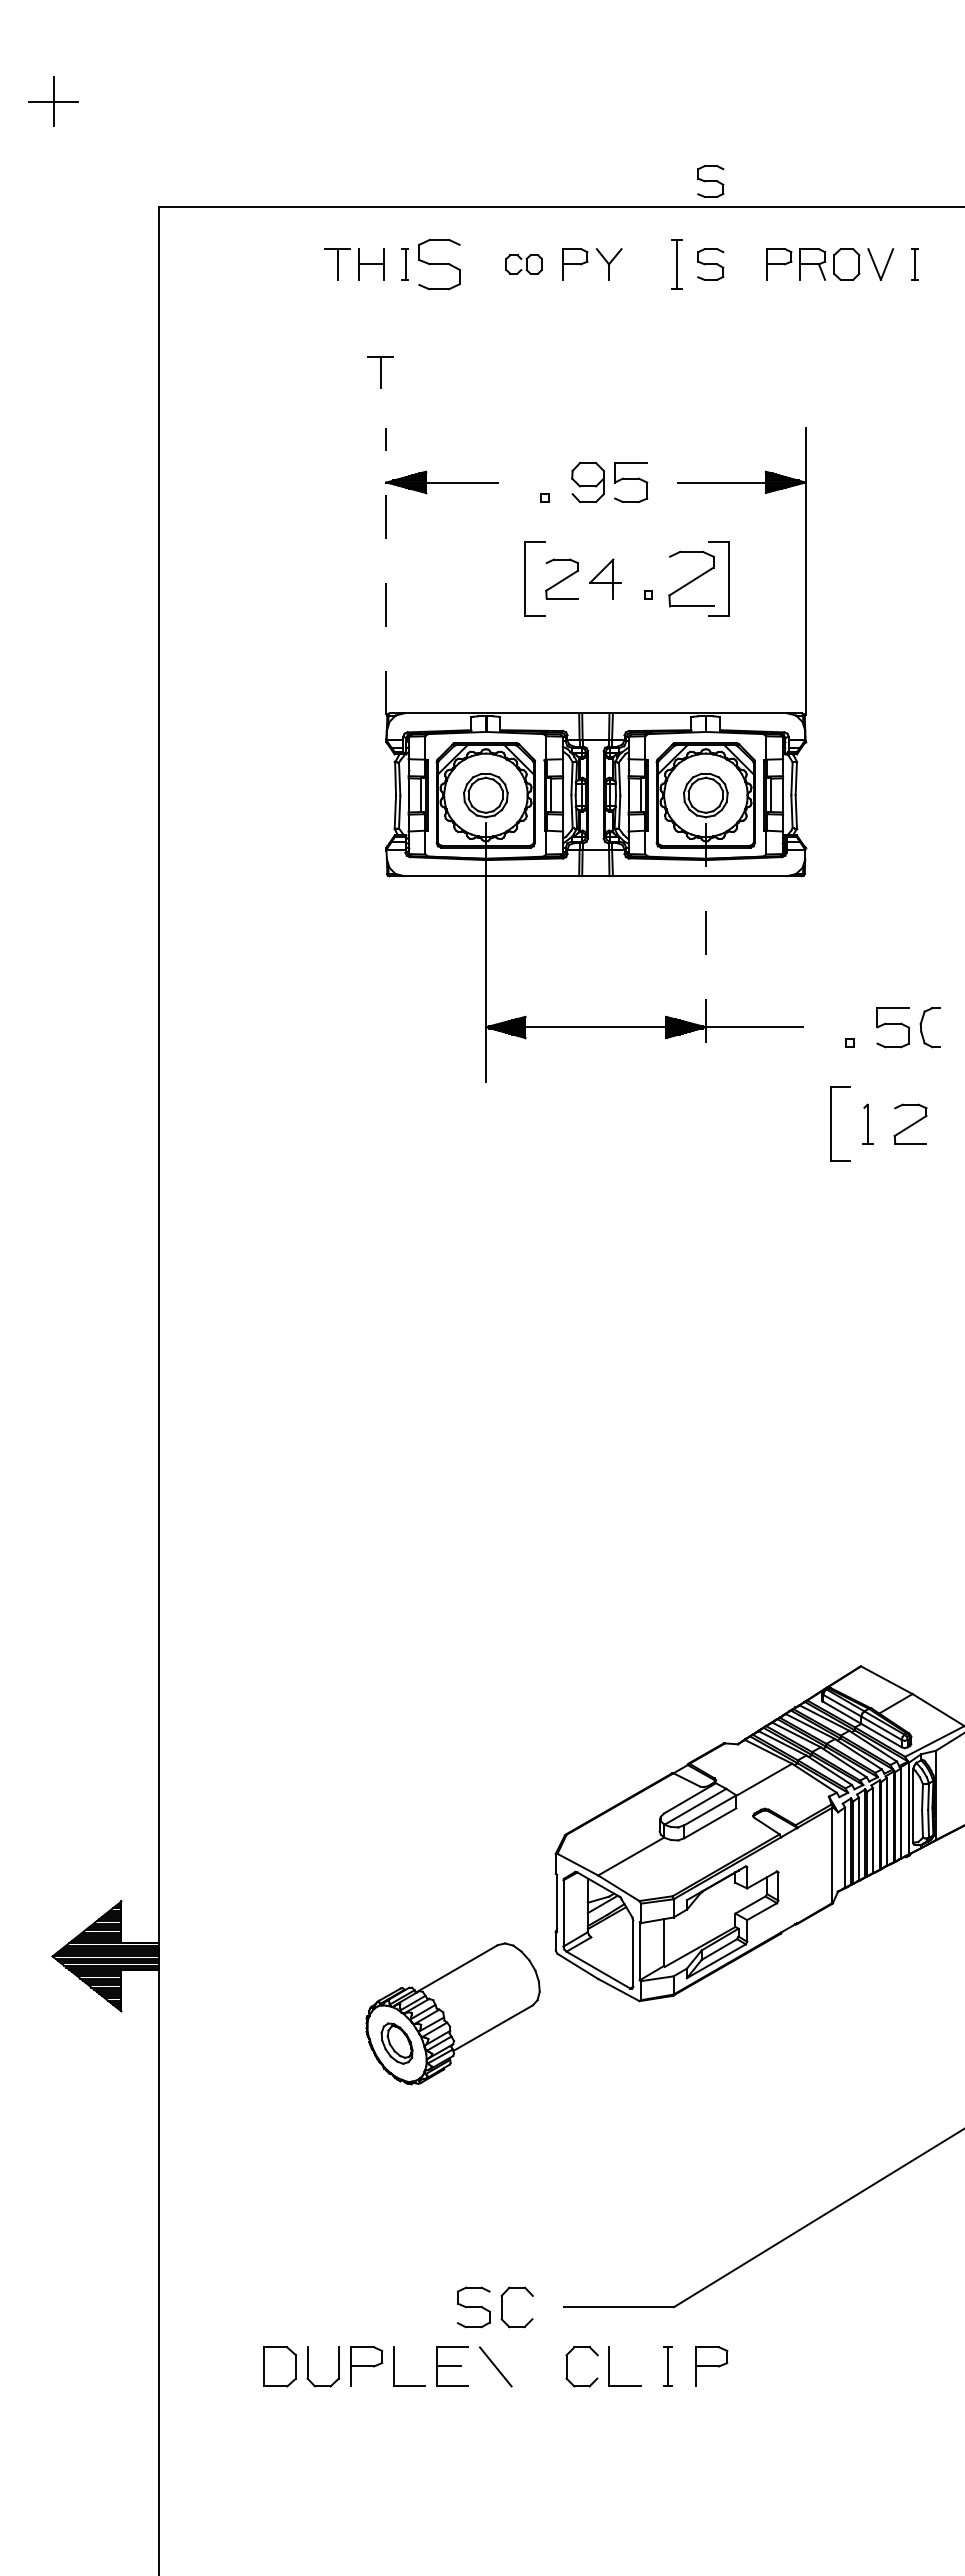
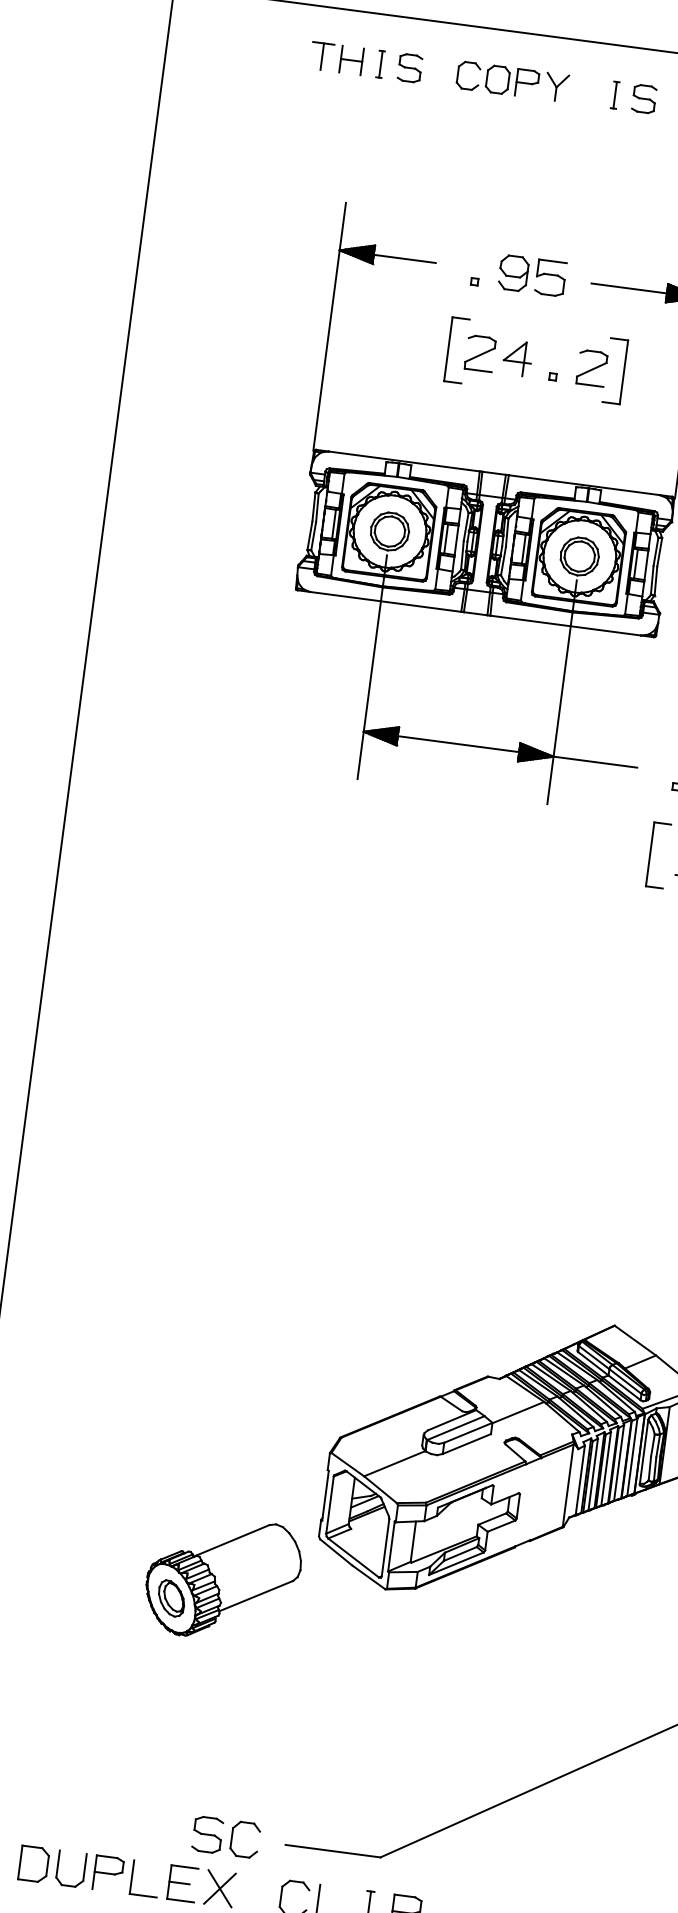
part: (710, 181) -> (653, 27), removed
part: (438, 264) -> (409, 68), size x0.62
part: (523, 264) -> (482, 77), size x1.67
part: (676, 264) -> (614, 95), size x0.62
part: (380, 372) -> (347, 154), removed
line: (386, 571) -> (329, 327), dashed -> solid
part: (691, 578) -> (592, 367), size x0.71
line: (706, 952) -> (562, 692), dashed -> solid
line: (495, 2366) -> (219, 1888), added

